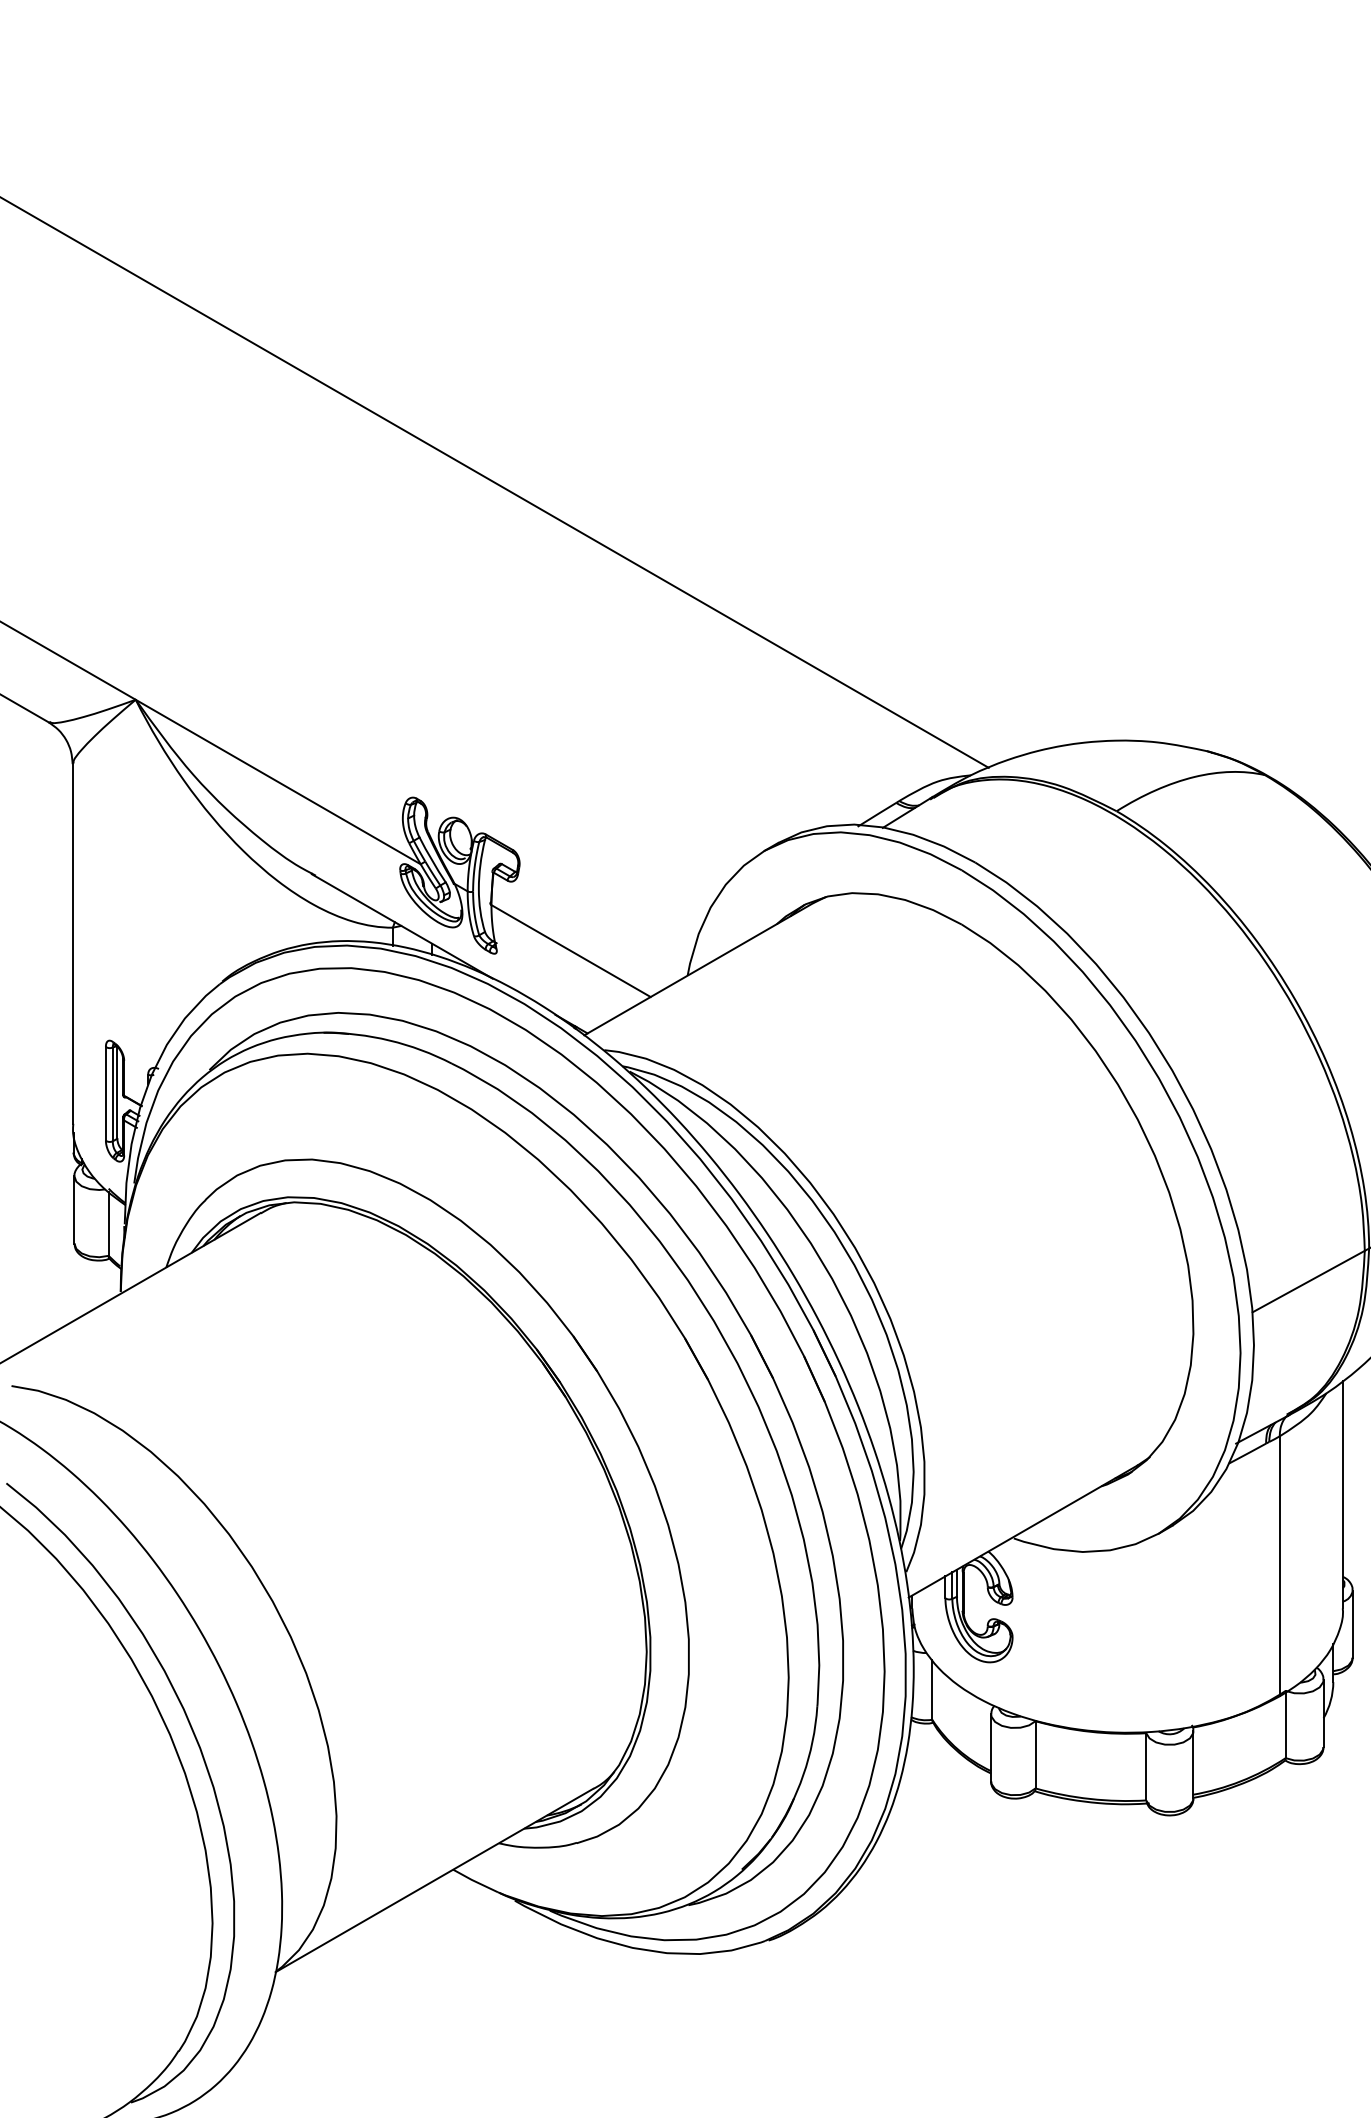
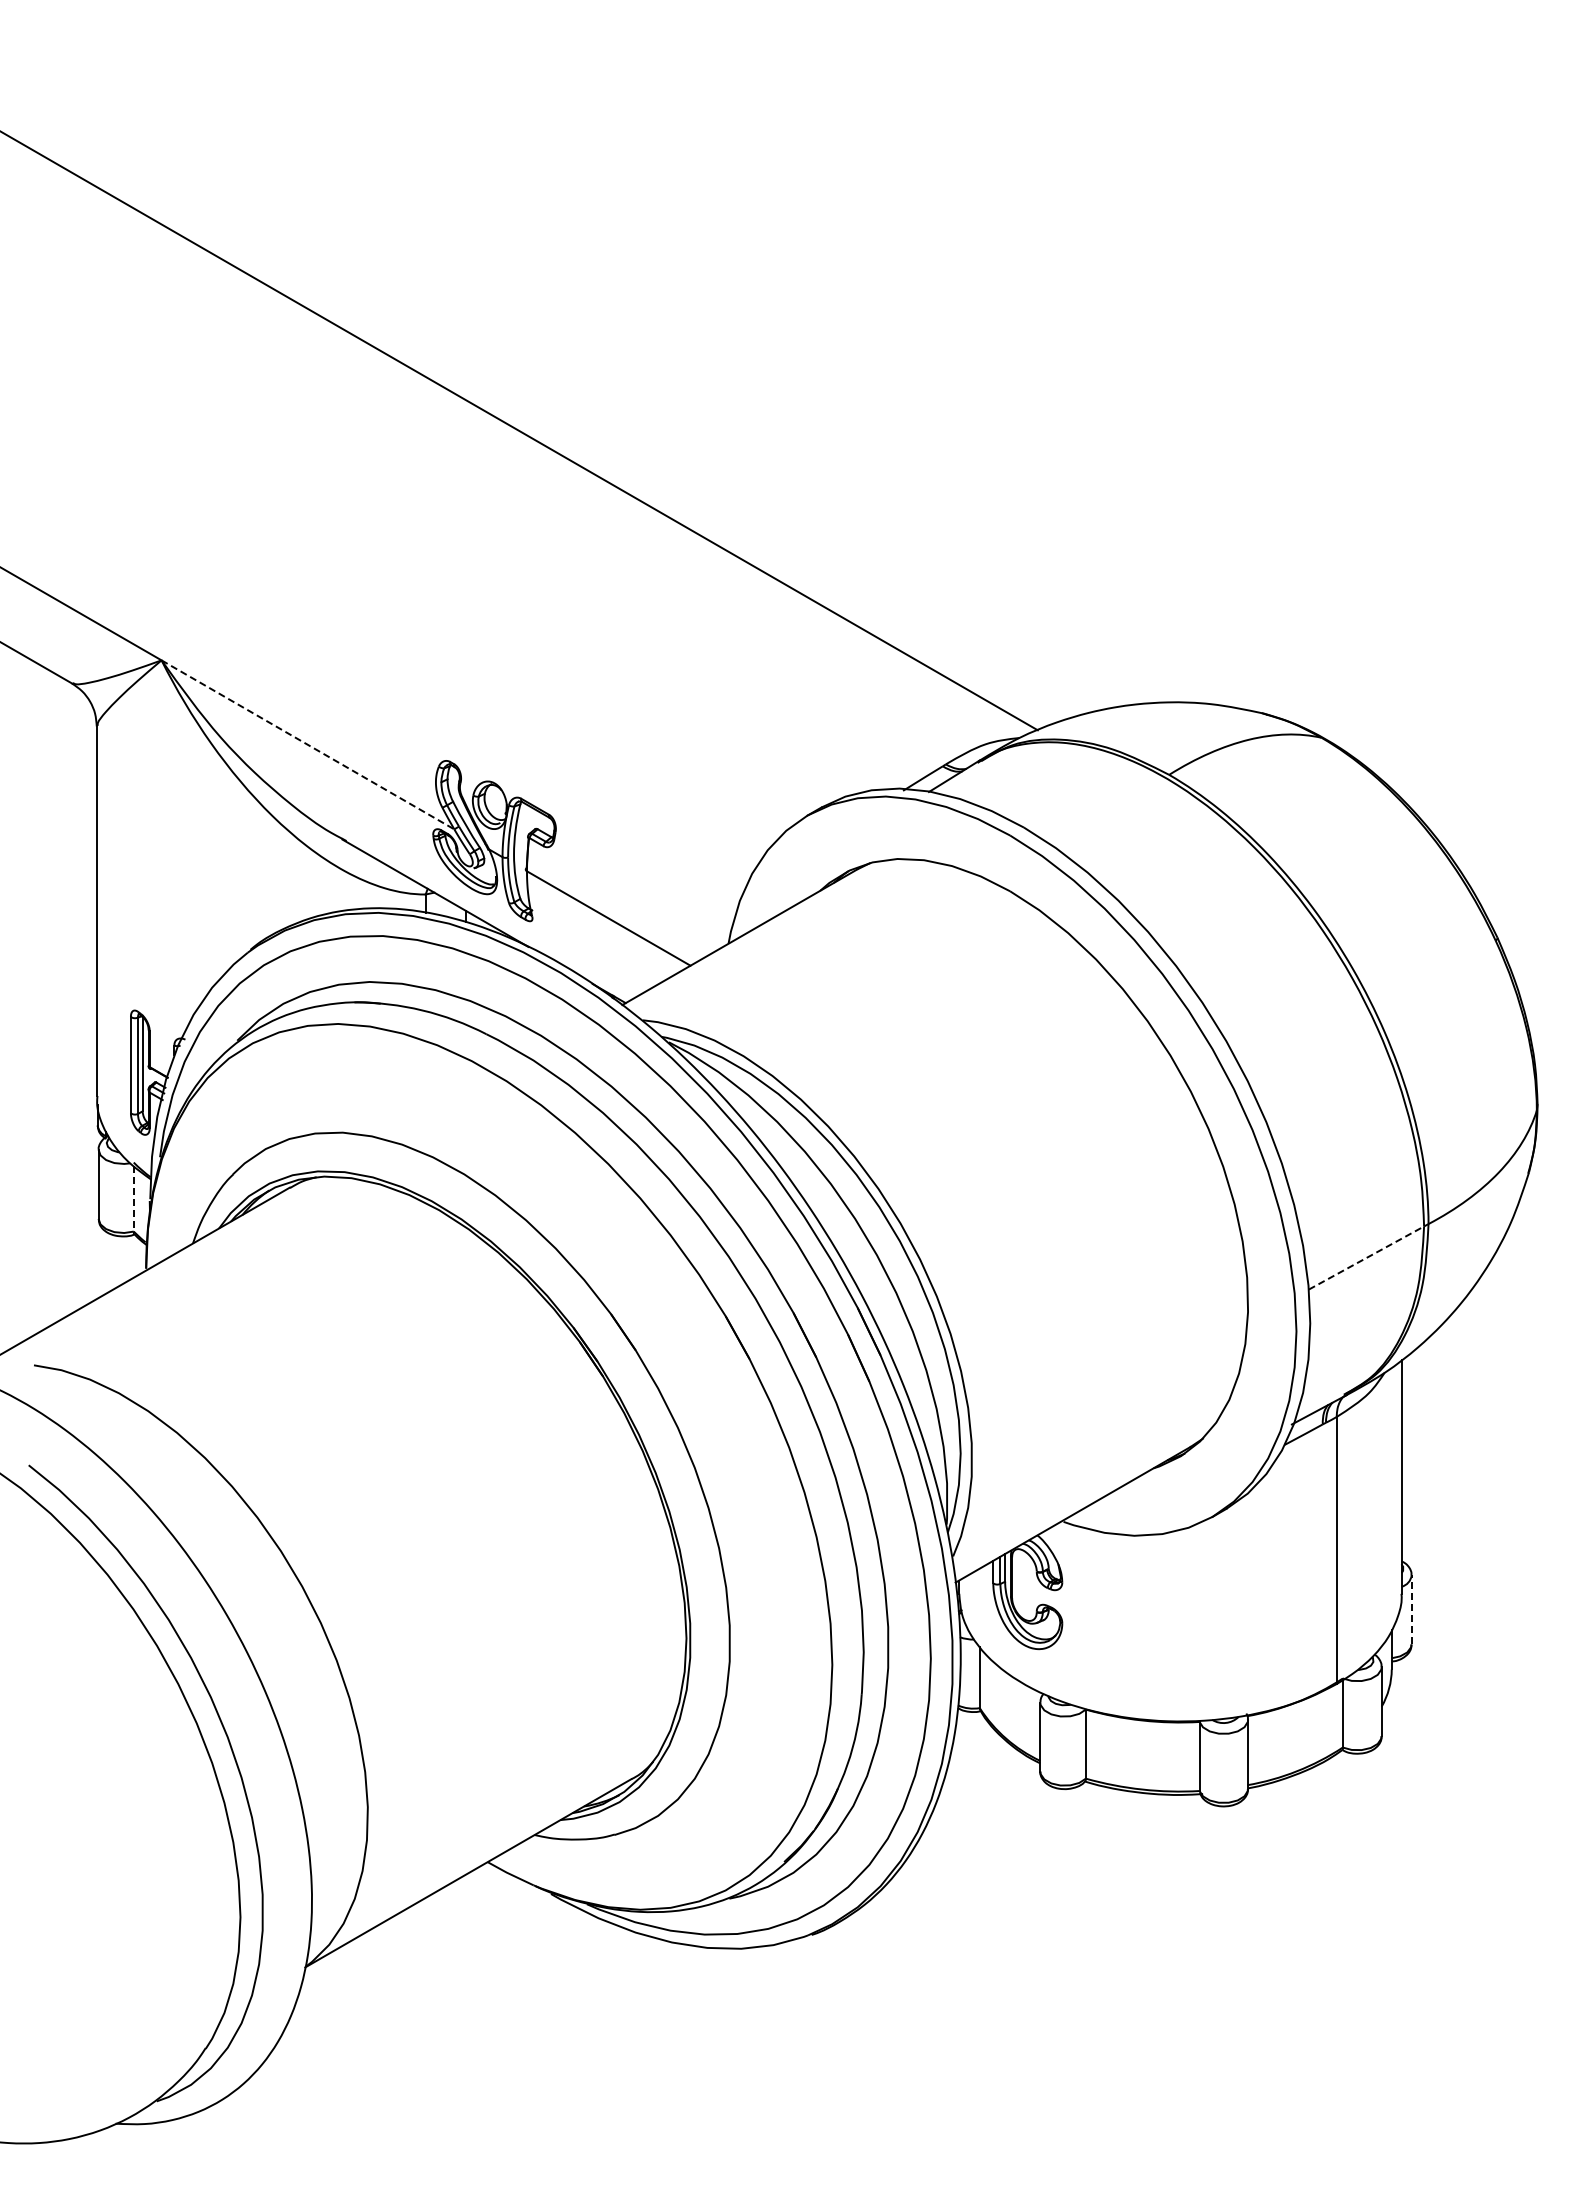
line: (278, 782) -> (308, 745), solid -> dashed
line: (108, 1223) -> (133, 1198), solid -> dashed
line: (1308, 1282) -> (1366, 1258), solid -> dashed
line: (1352, 1623) -> (1411, 1609), solid -> dashed

